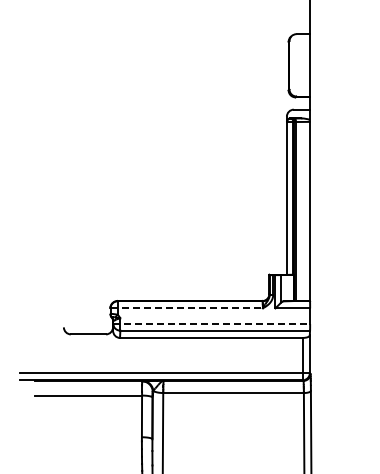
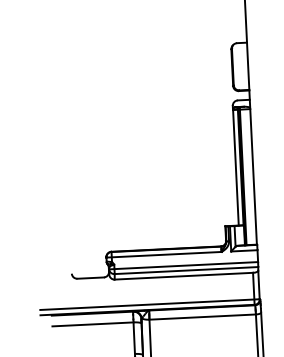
line: (187, 308) -> (164, 254), dashed -> solid
line: (212, 324) -> (184, 266), dashed -> solid

